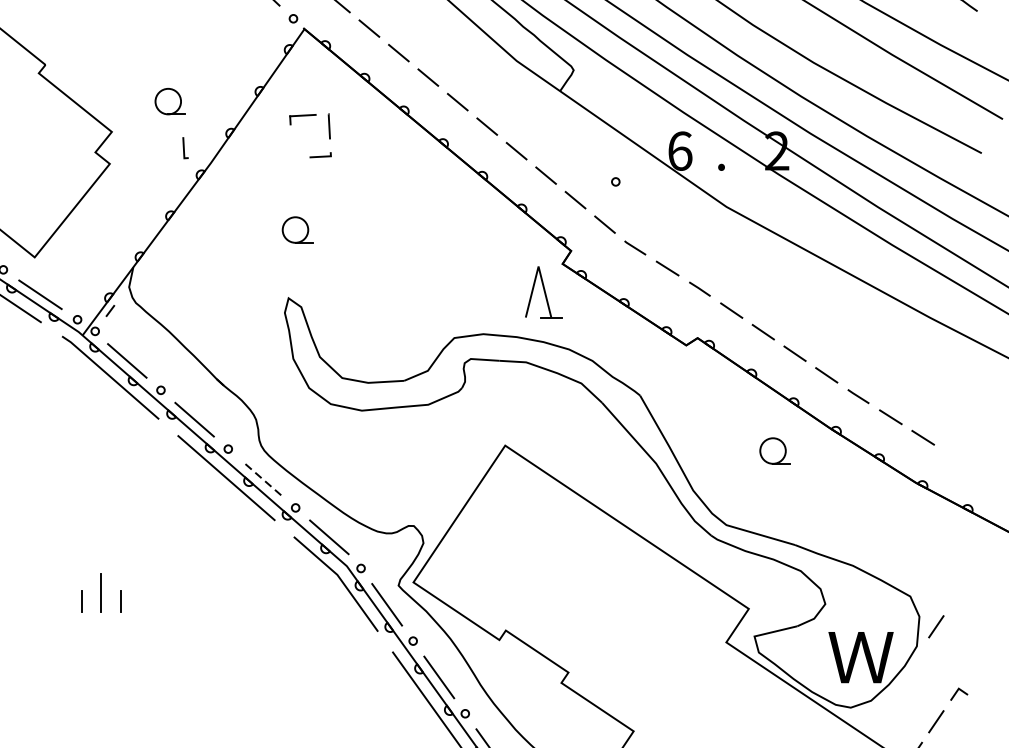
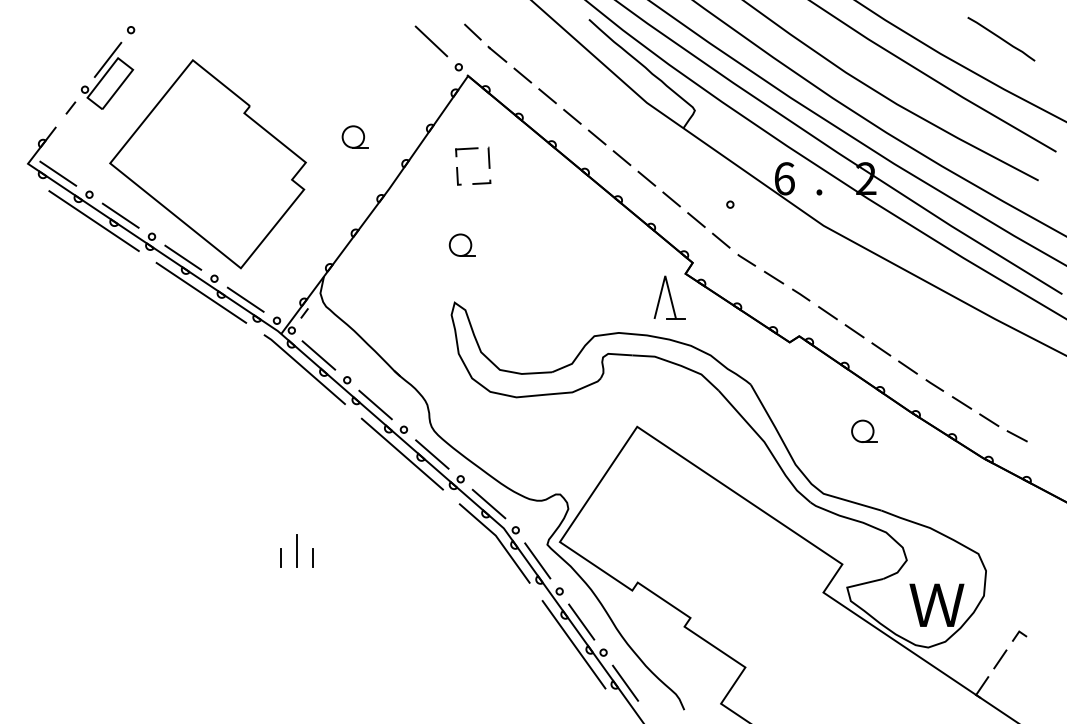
line: (185, 148) -> (458, 176), moved
line: (955, 457) -> (1016, 436), added
line: (262, 478) -> (432, 454), dashed -> solid
line: (936, 626) -> (1000, 579), removed

